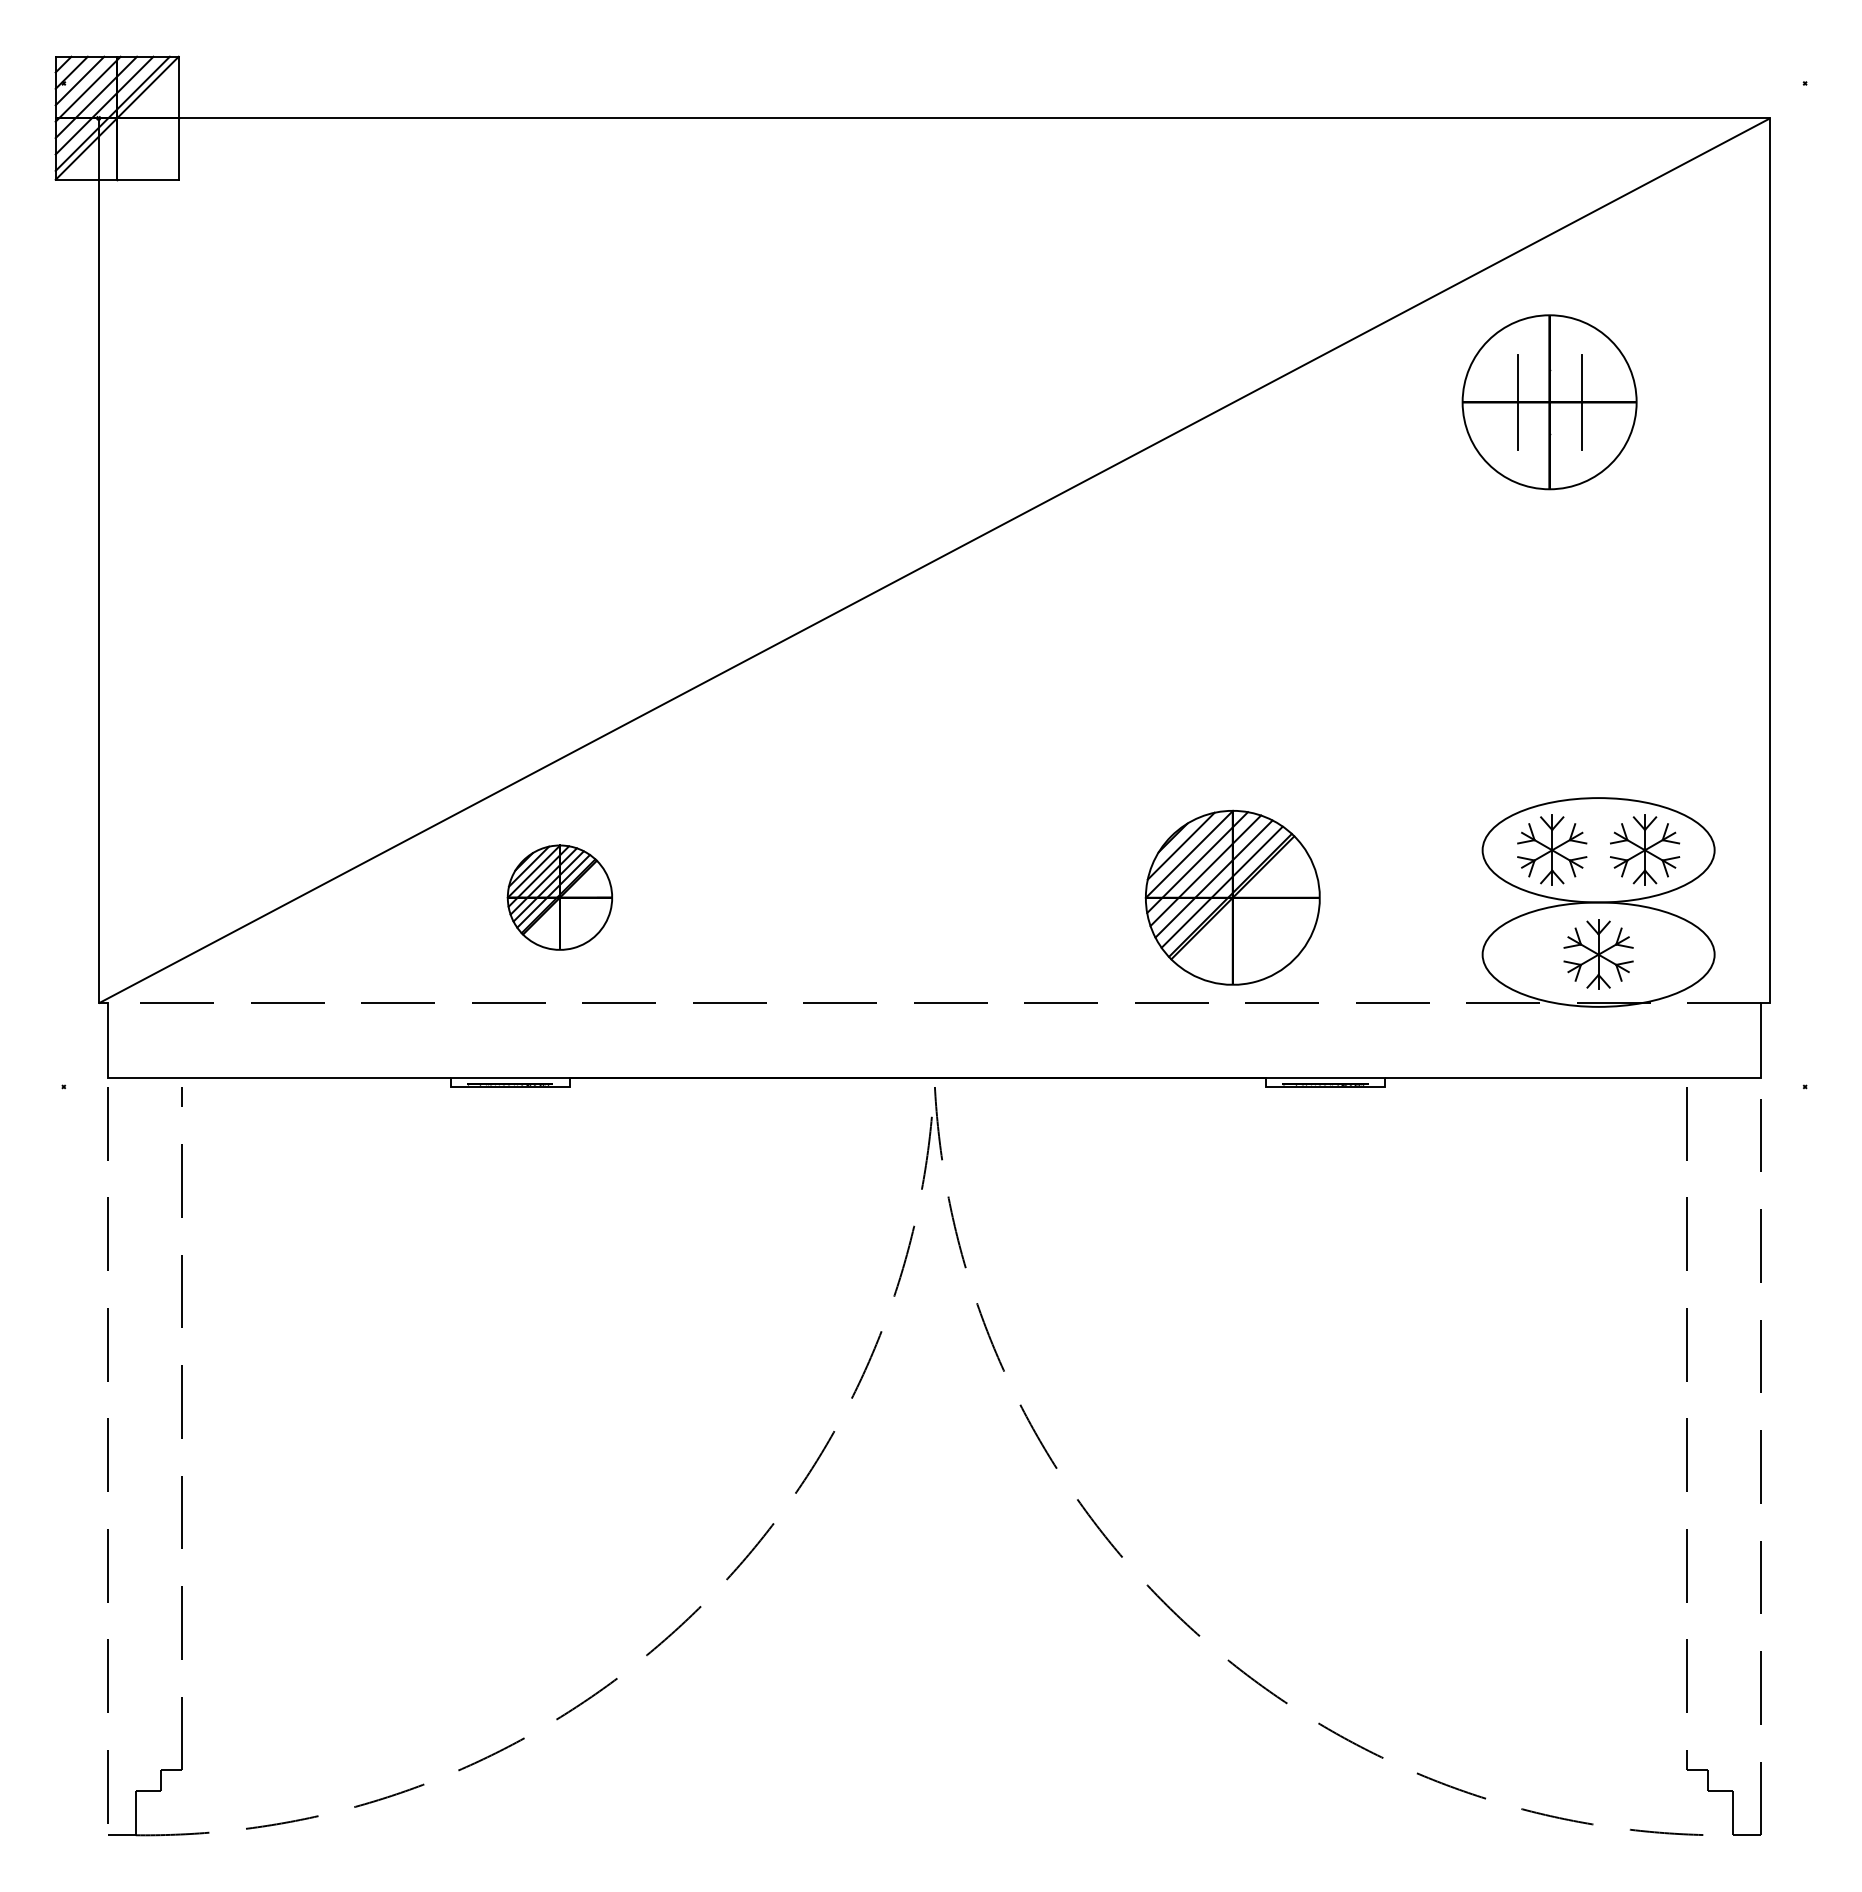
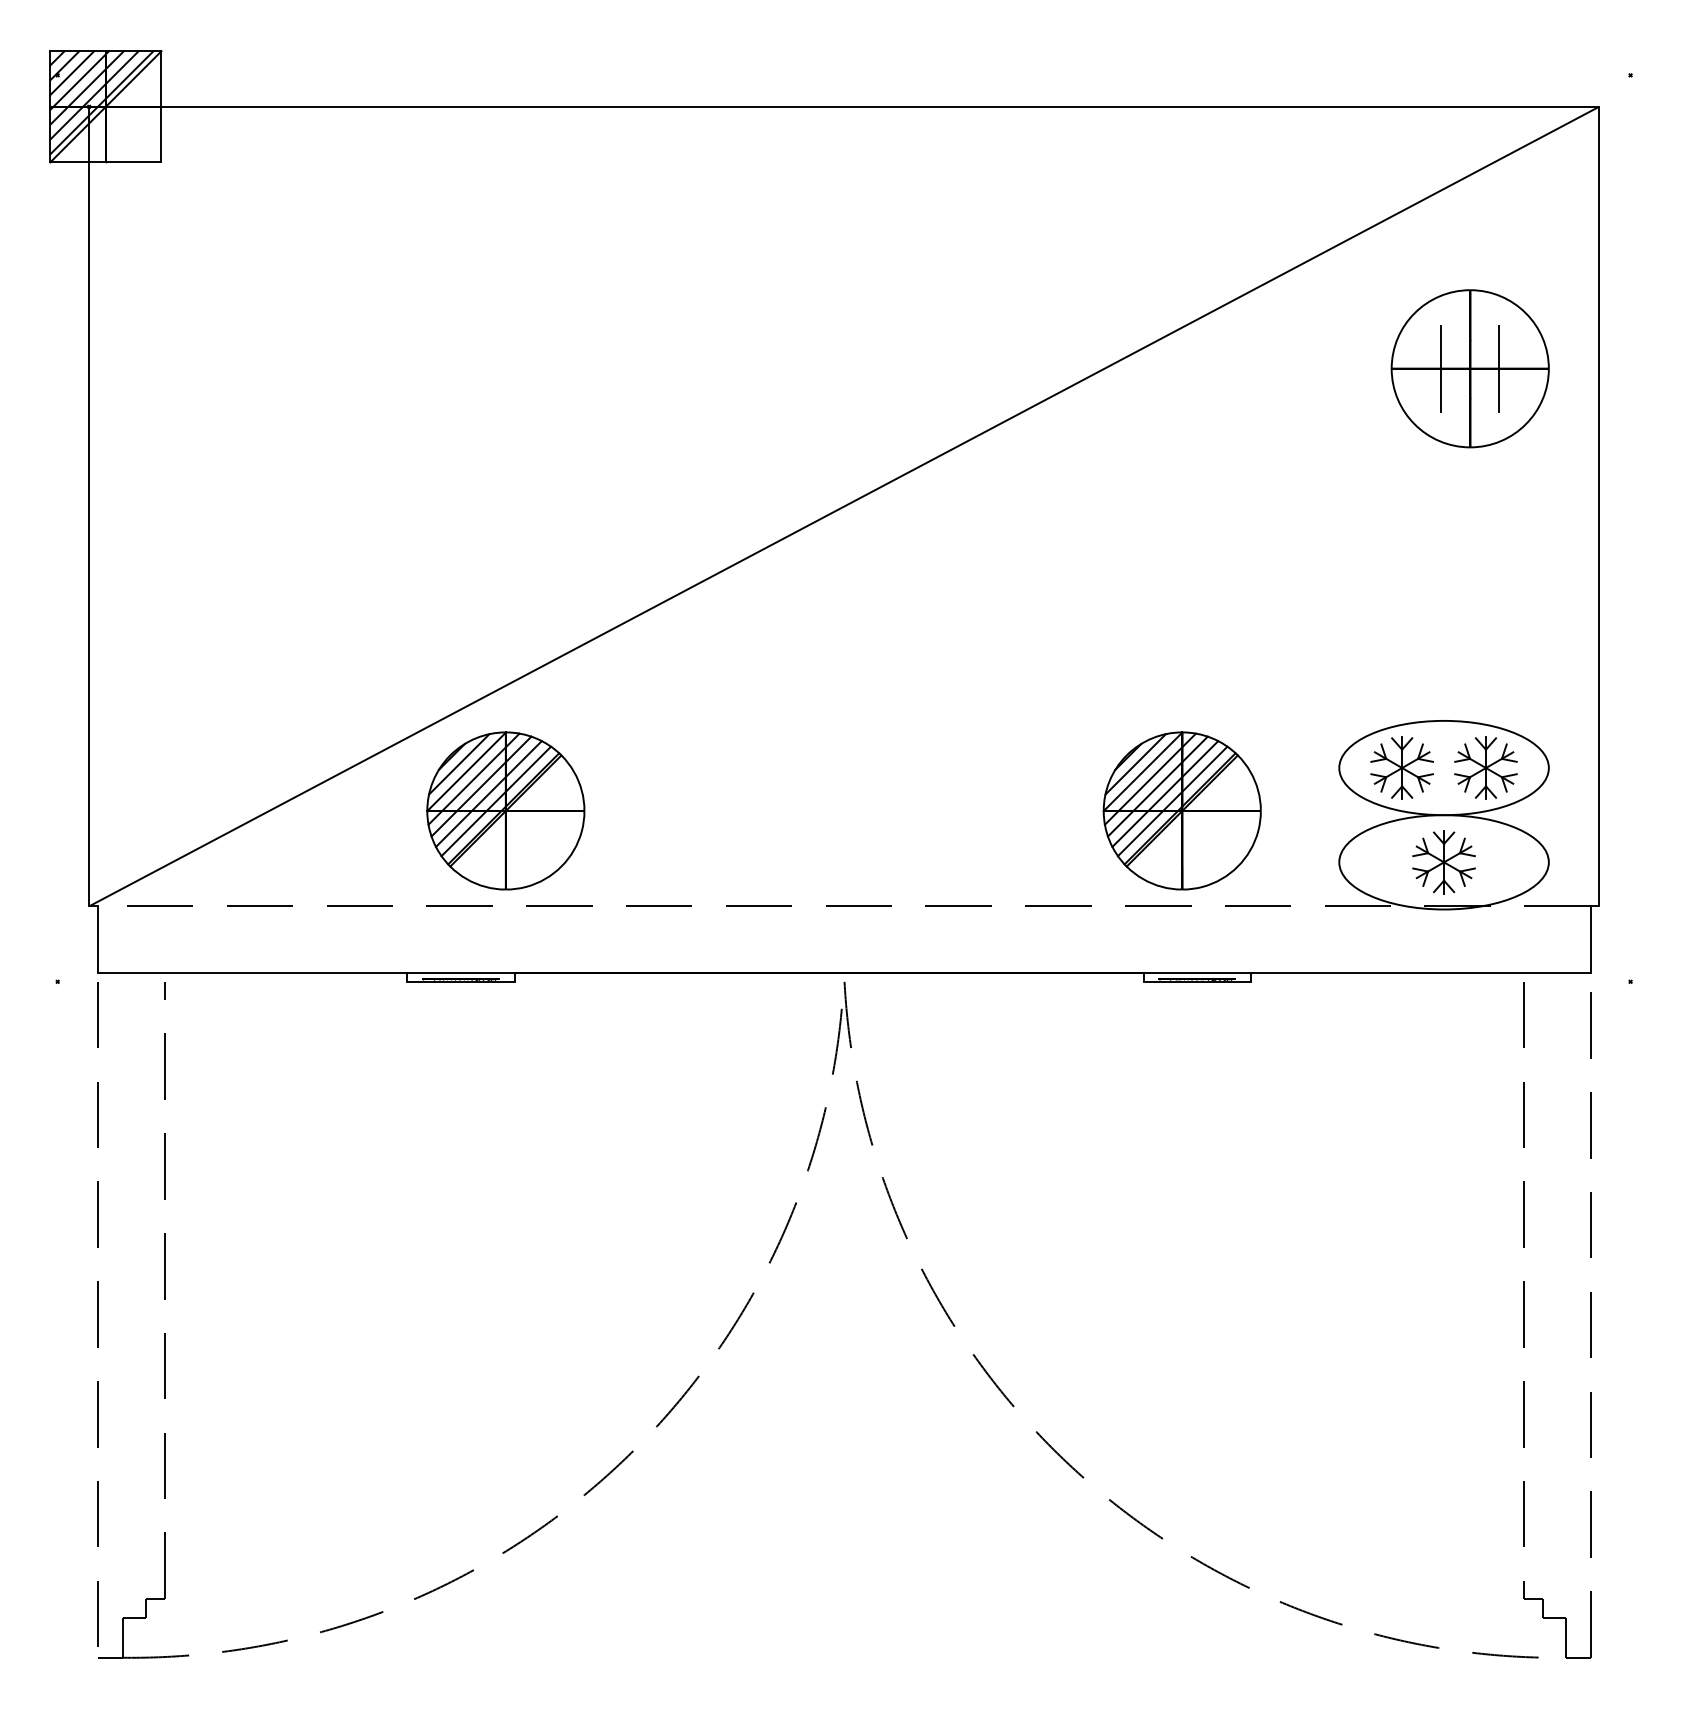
part: (1549, 402) -> (1470, 368), moved
part: (559, 897) -> (505, 810), size x1.67
part: (1232, 897) -> (1181, 810), moved

